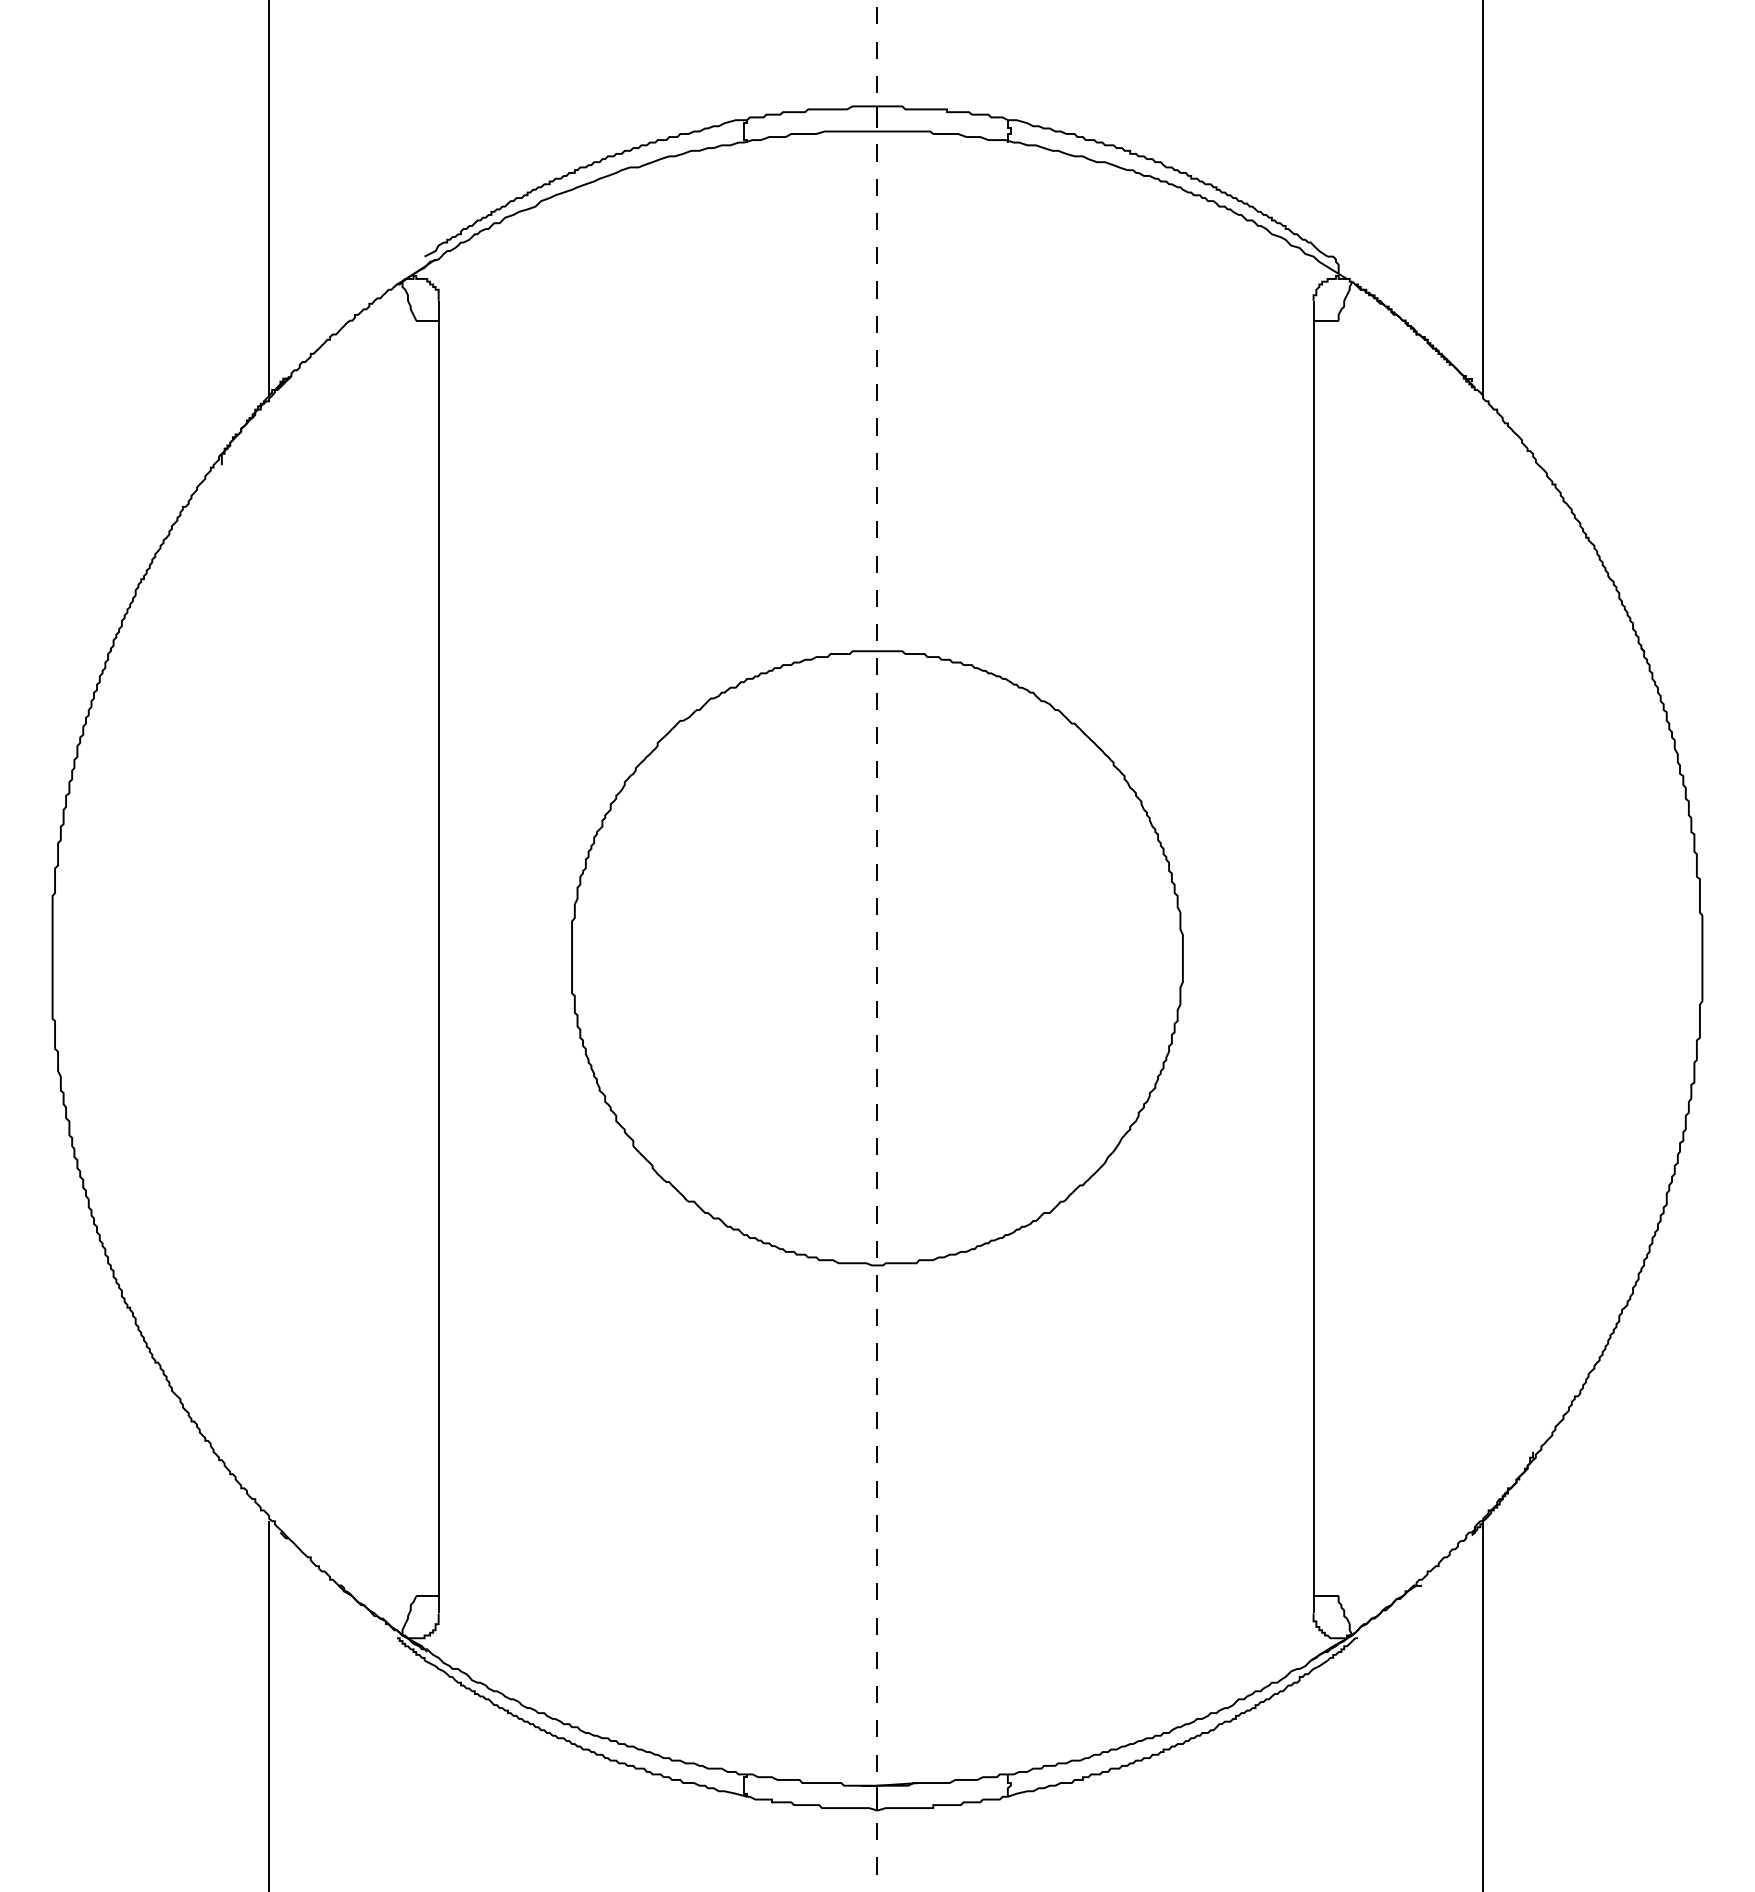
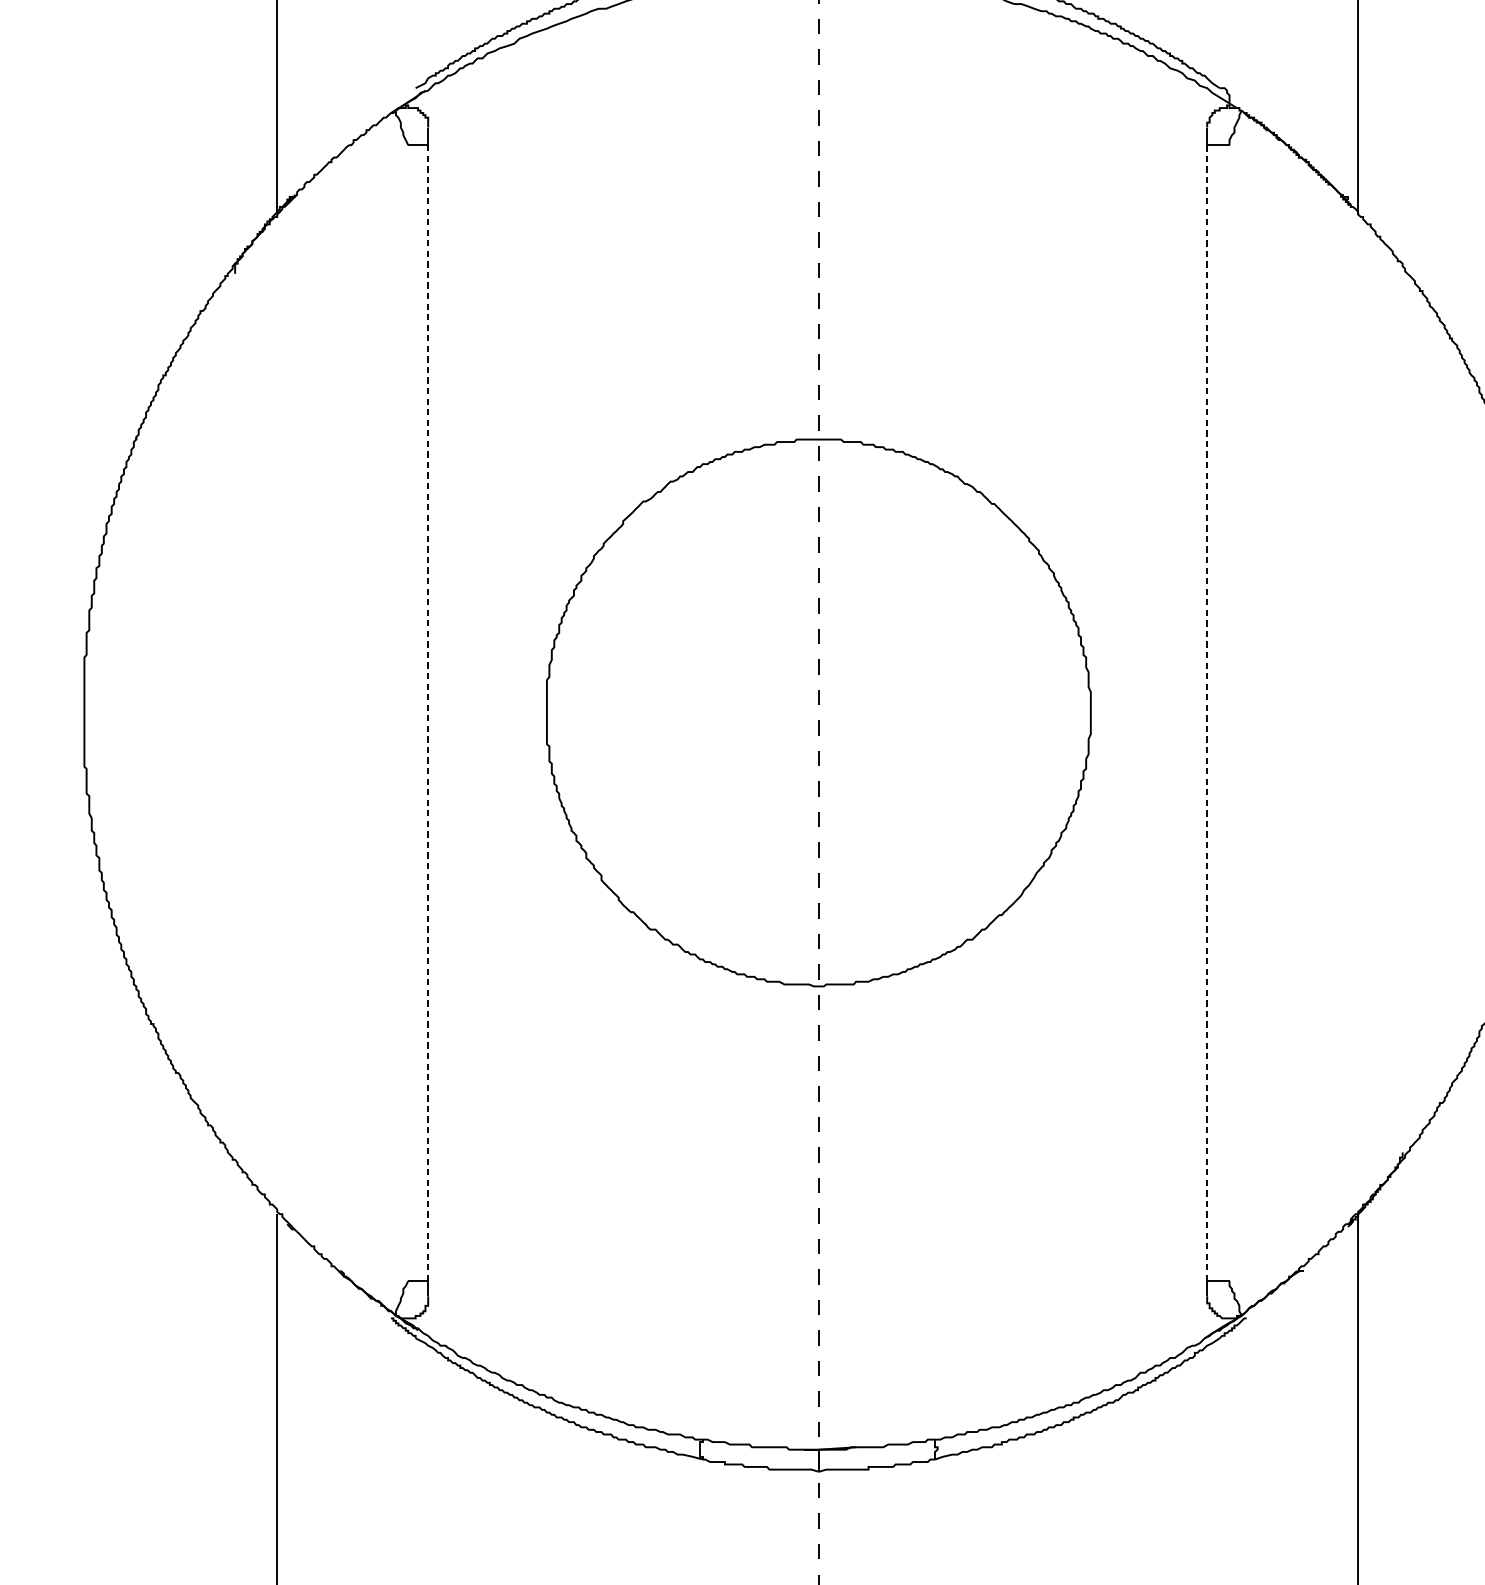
line: (438, 958) -> (428, 713), solid -> dashed
line: (1313, 958) -> (1207, 713), solid -> dashed

